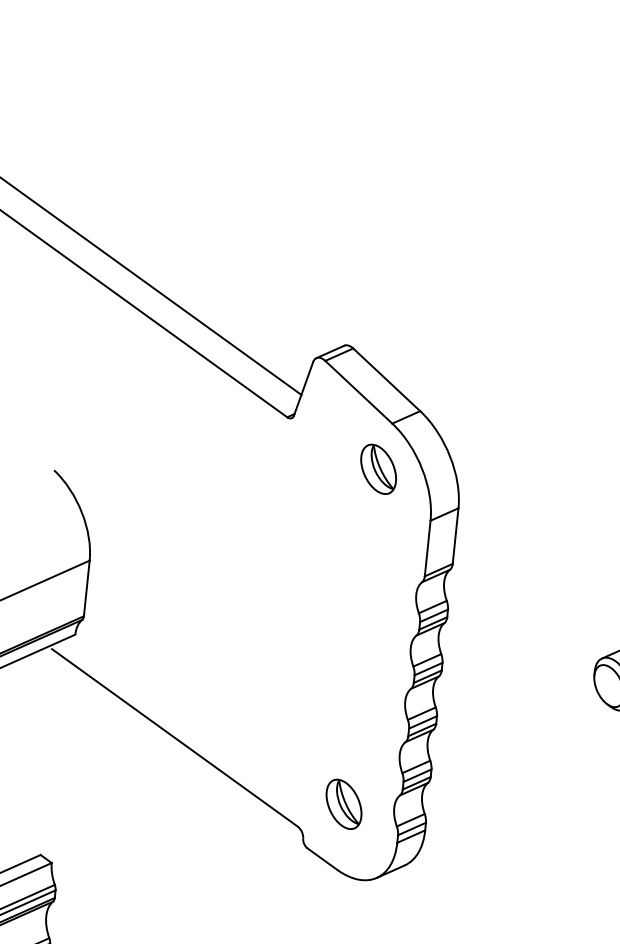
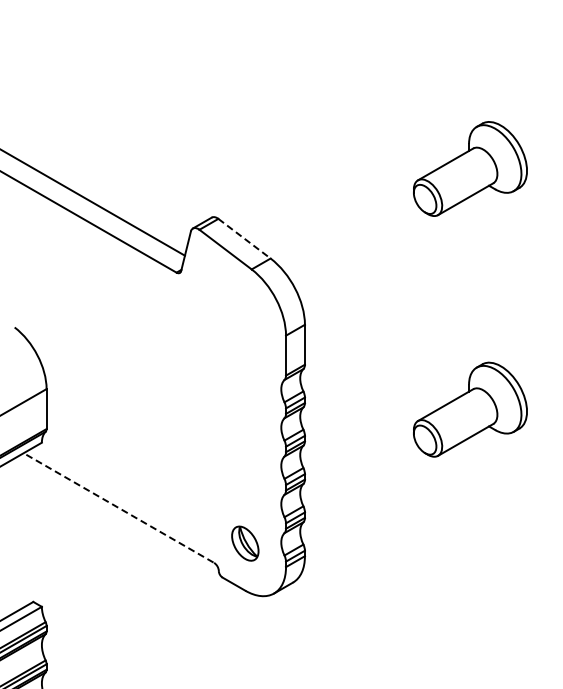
line: (386, 379) -> (244, 238), solid -> dashed
part: (378, 468) -> (245, 302), removed
line: (175, 738) -> (120, 509), solid -> dashed

